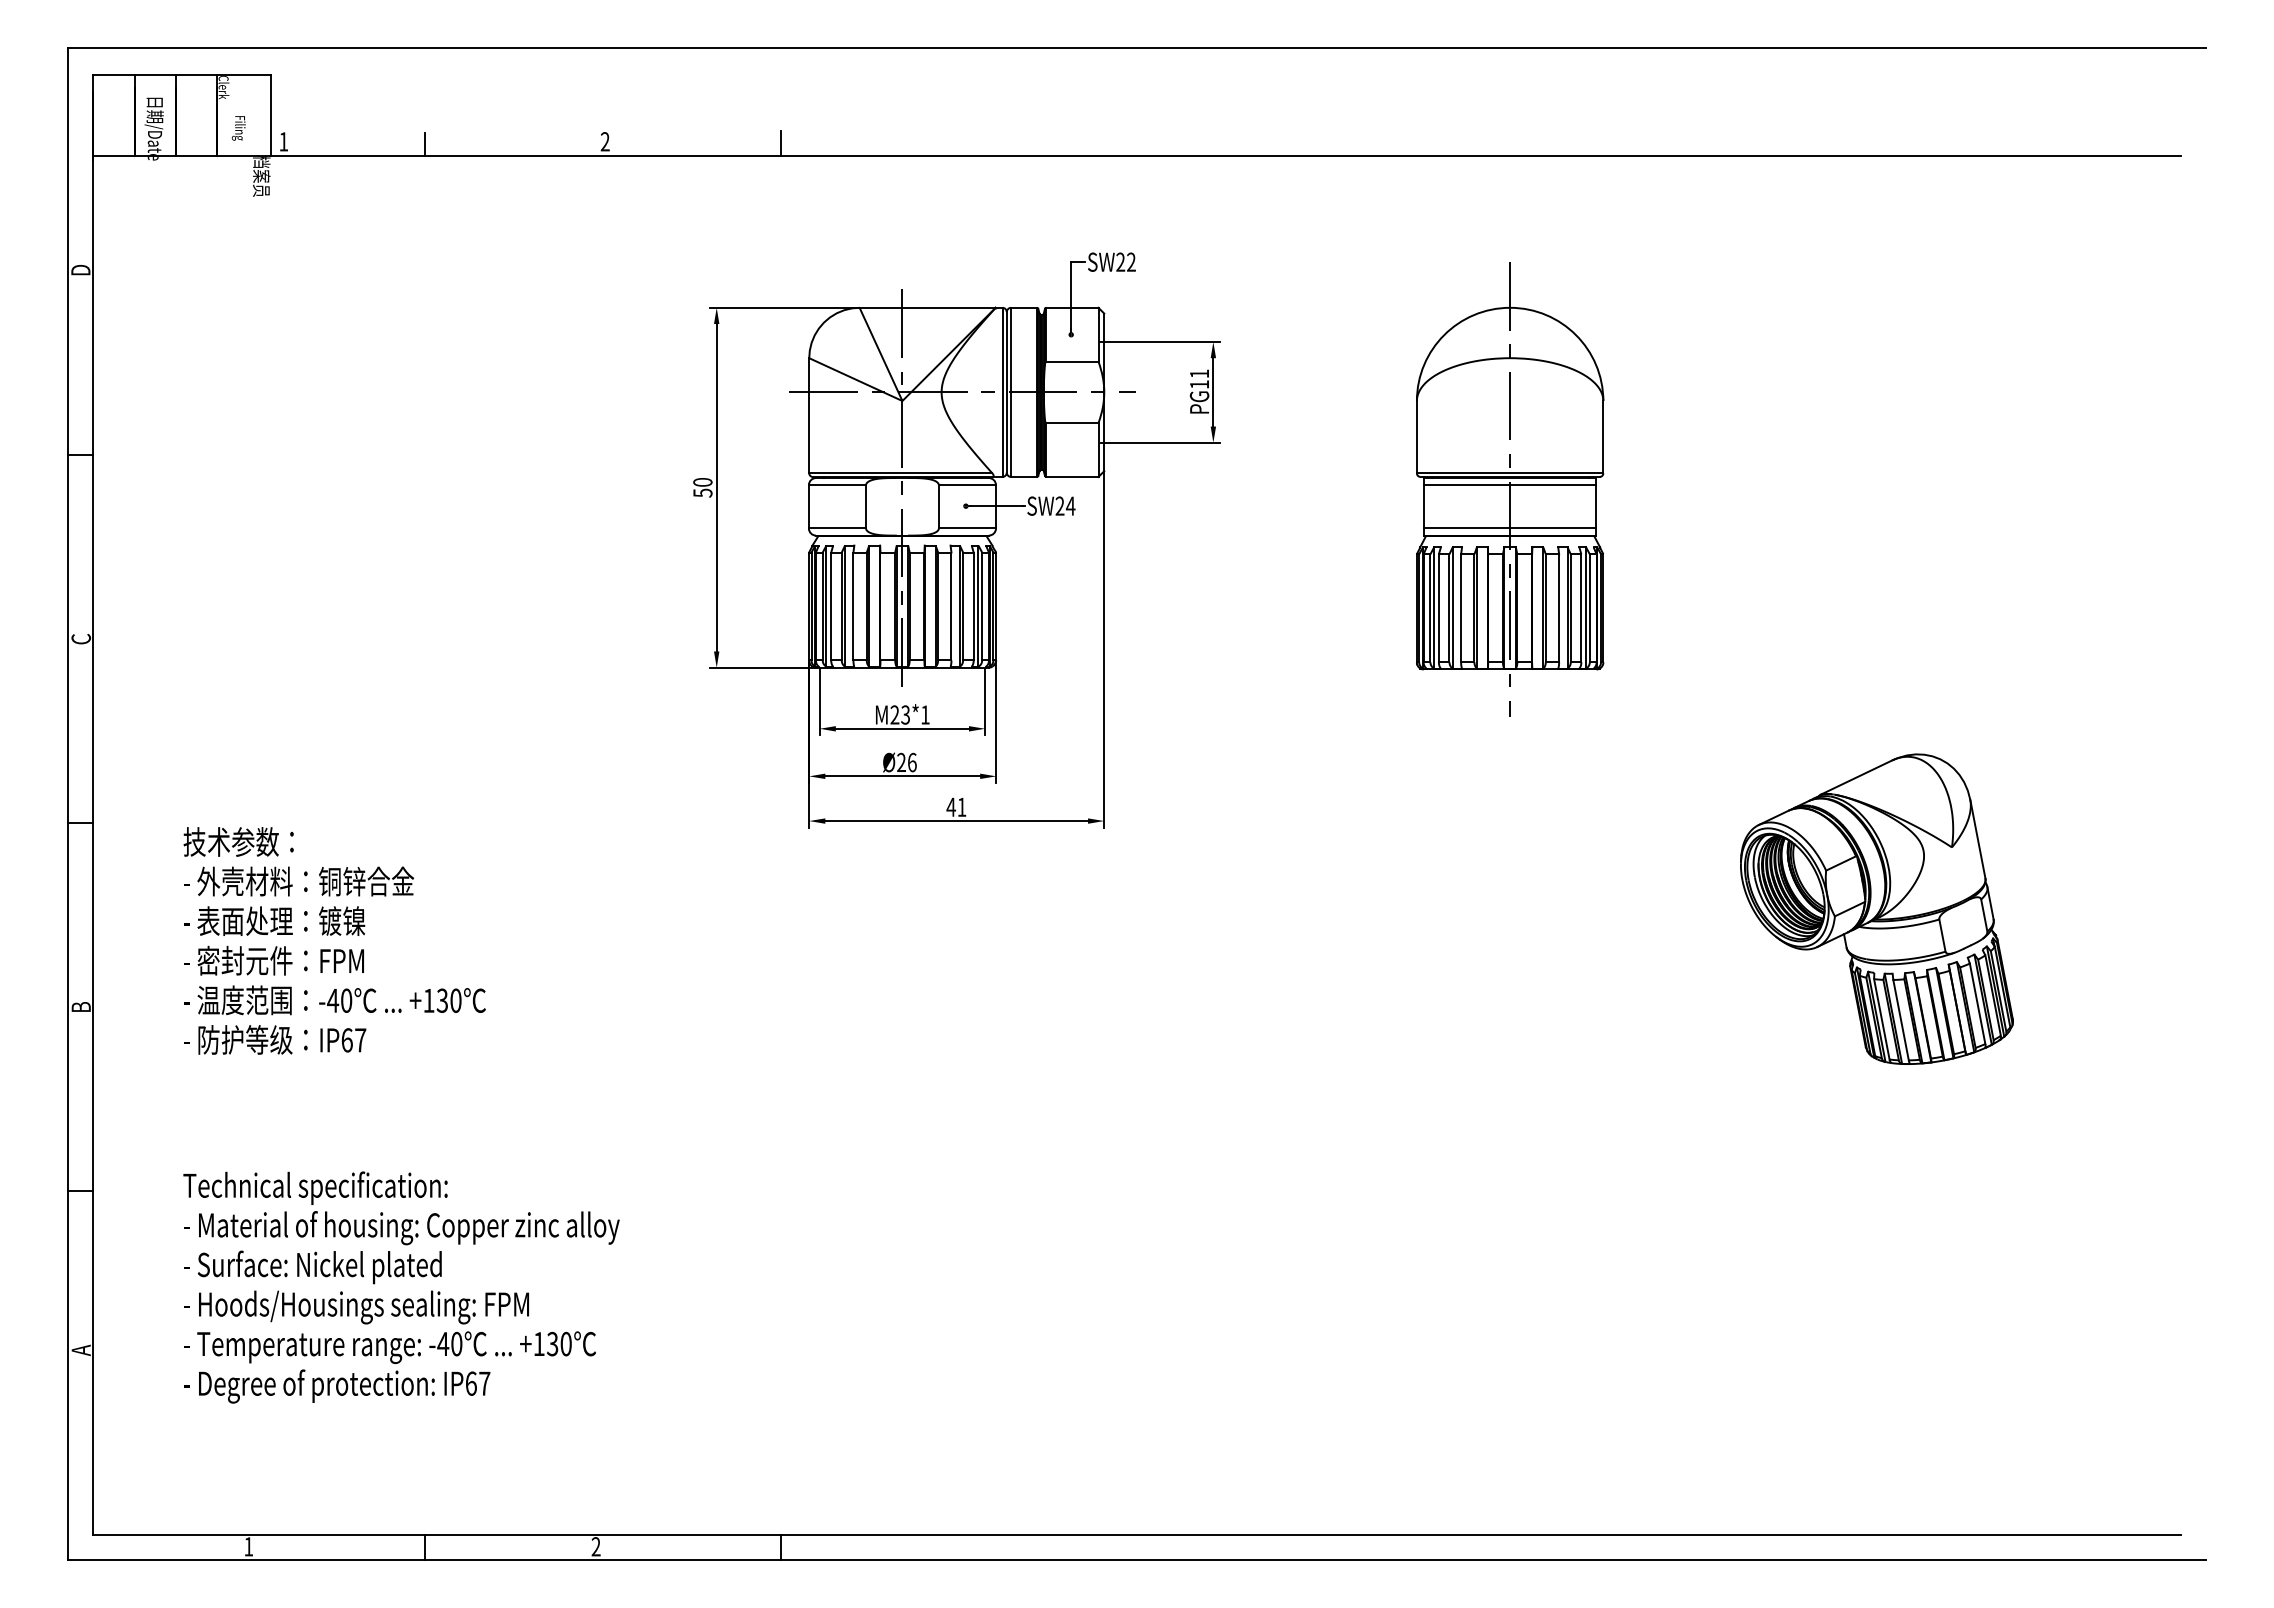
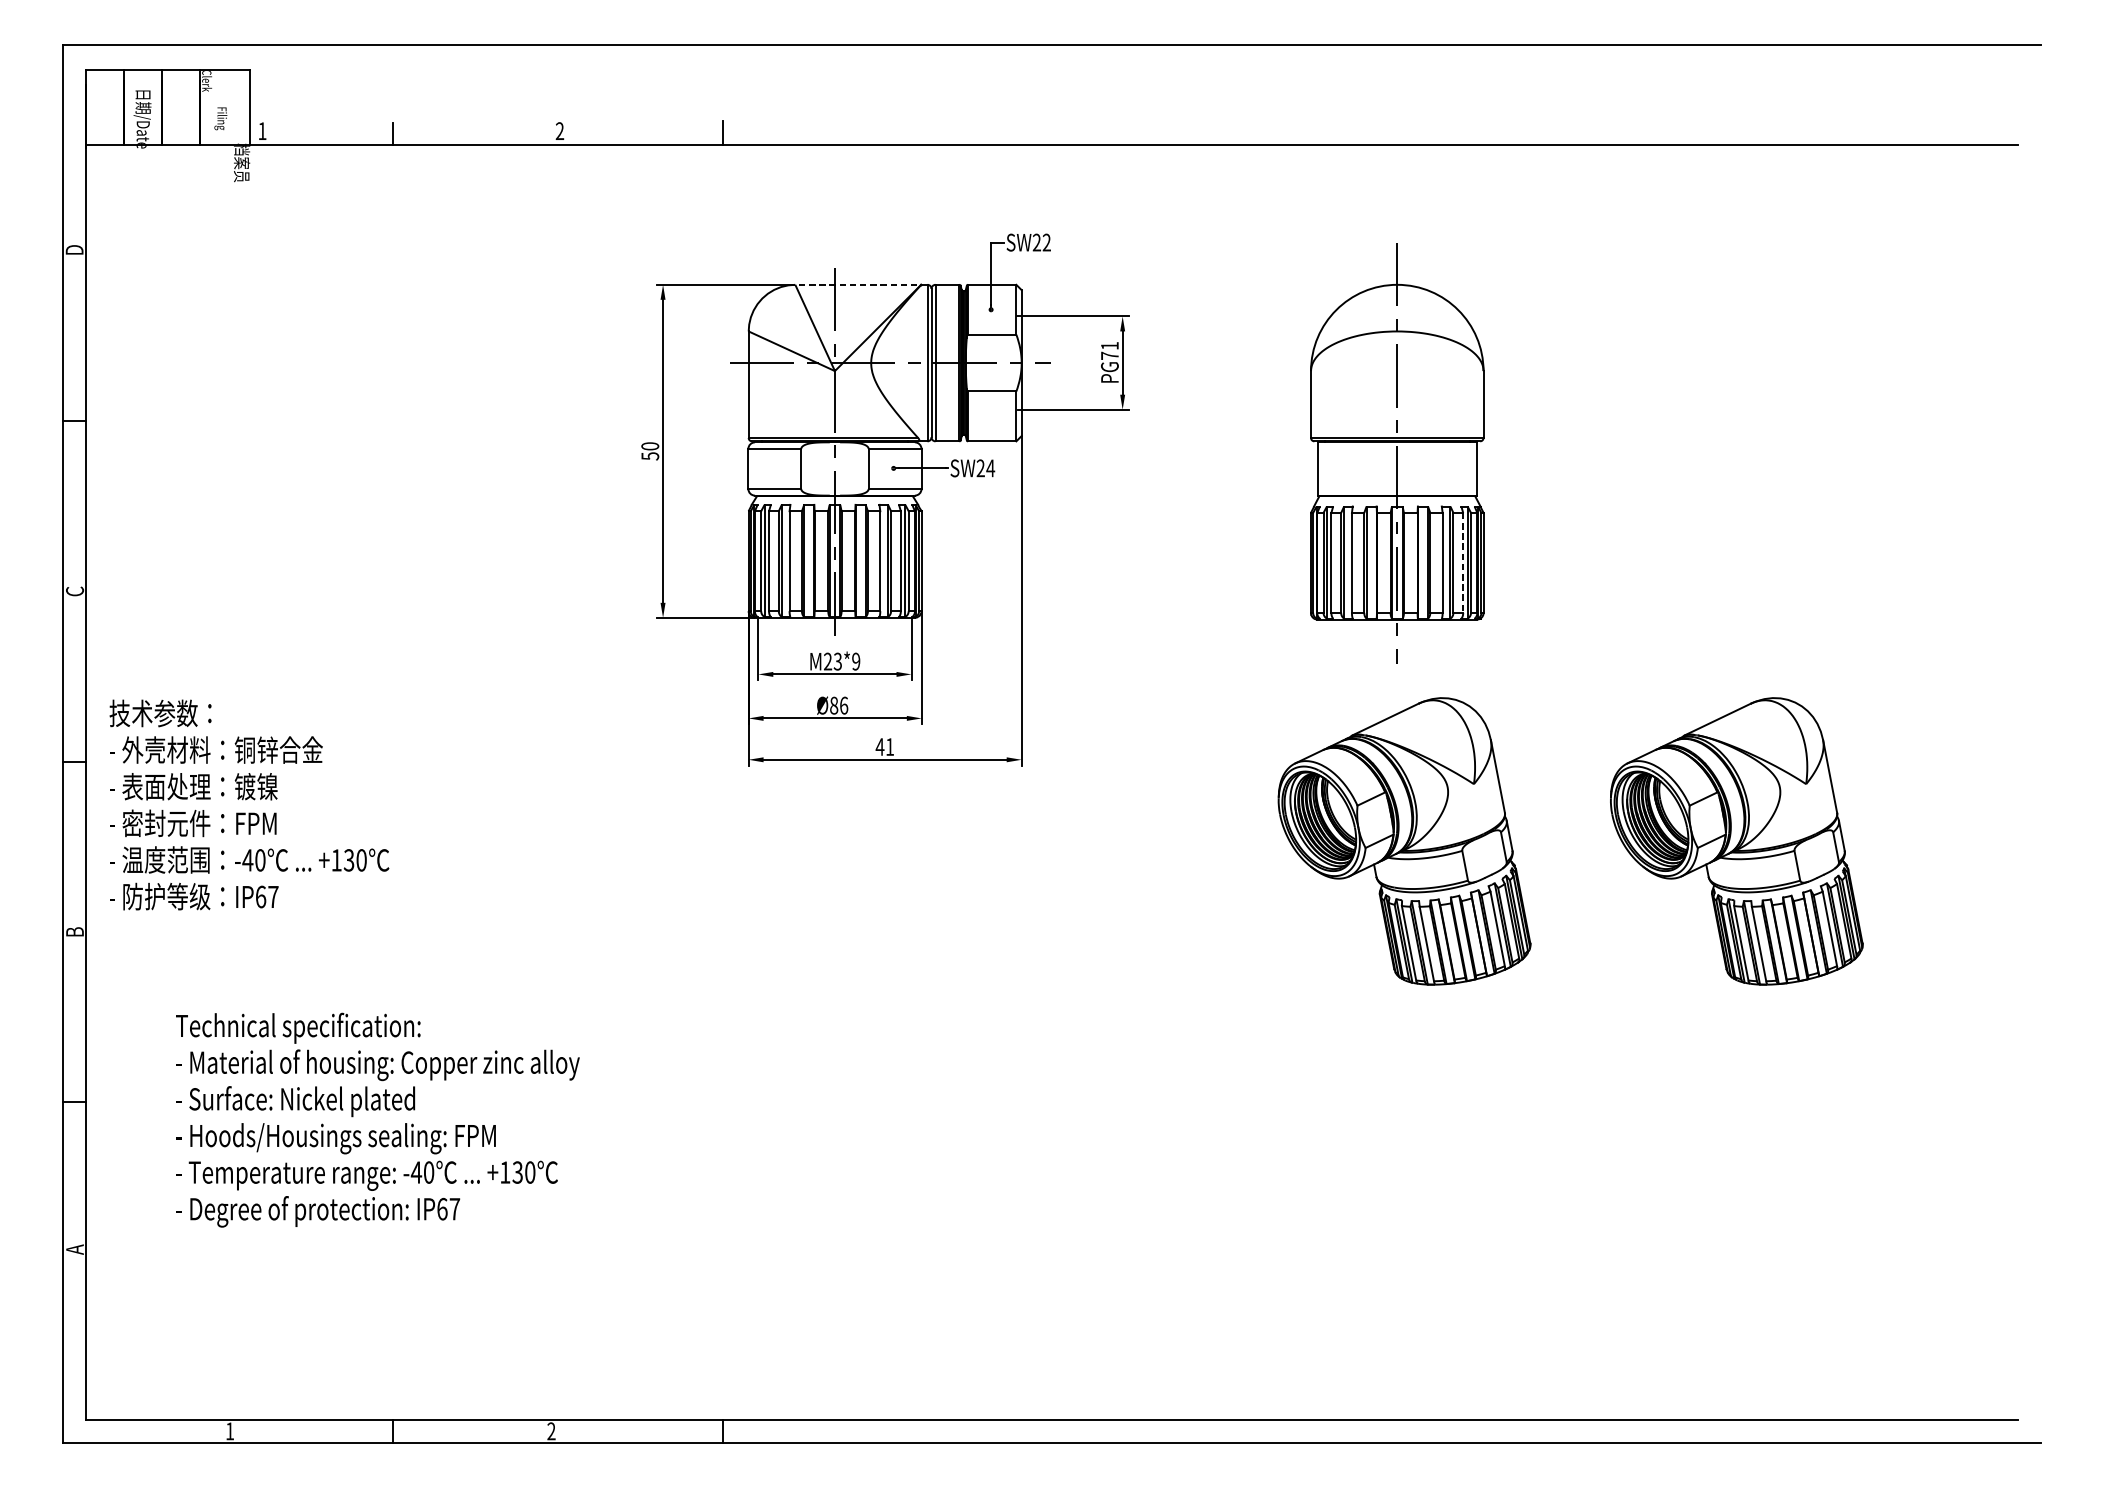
line: (930, 307) -> (860, 284), solid -> dashed
text: (1199, 384) -> (1109, 355), PG11 -> PG71
line: (1509, 485) -> (1396, 449), removed
line: (1509, 528) -> (1396, 489), removed
line: (1581, 608) -> (1463, 563), solid -> dashed
text: (925, 714) -> (856, 661), M23*1 -> M23*9
text: (901, 762) -> (834, 705), Ø26 -> Ø86
part: (1517, 908) -> (1404, 840), added
text: (334, 940) -> (249, 804), moved
text: (401, 1287) -> (377, 1120), moved

